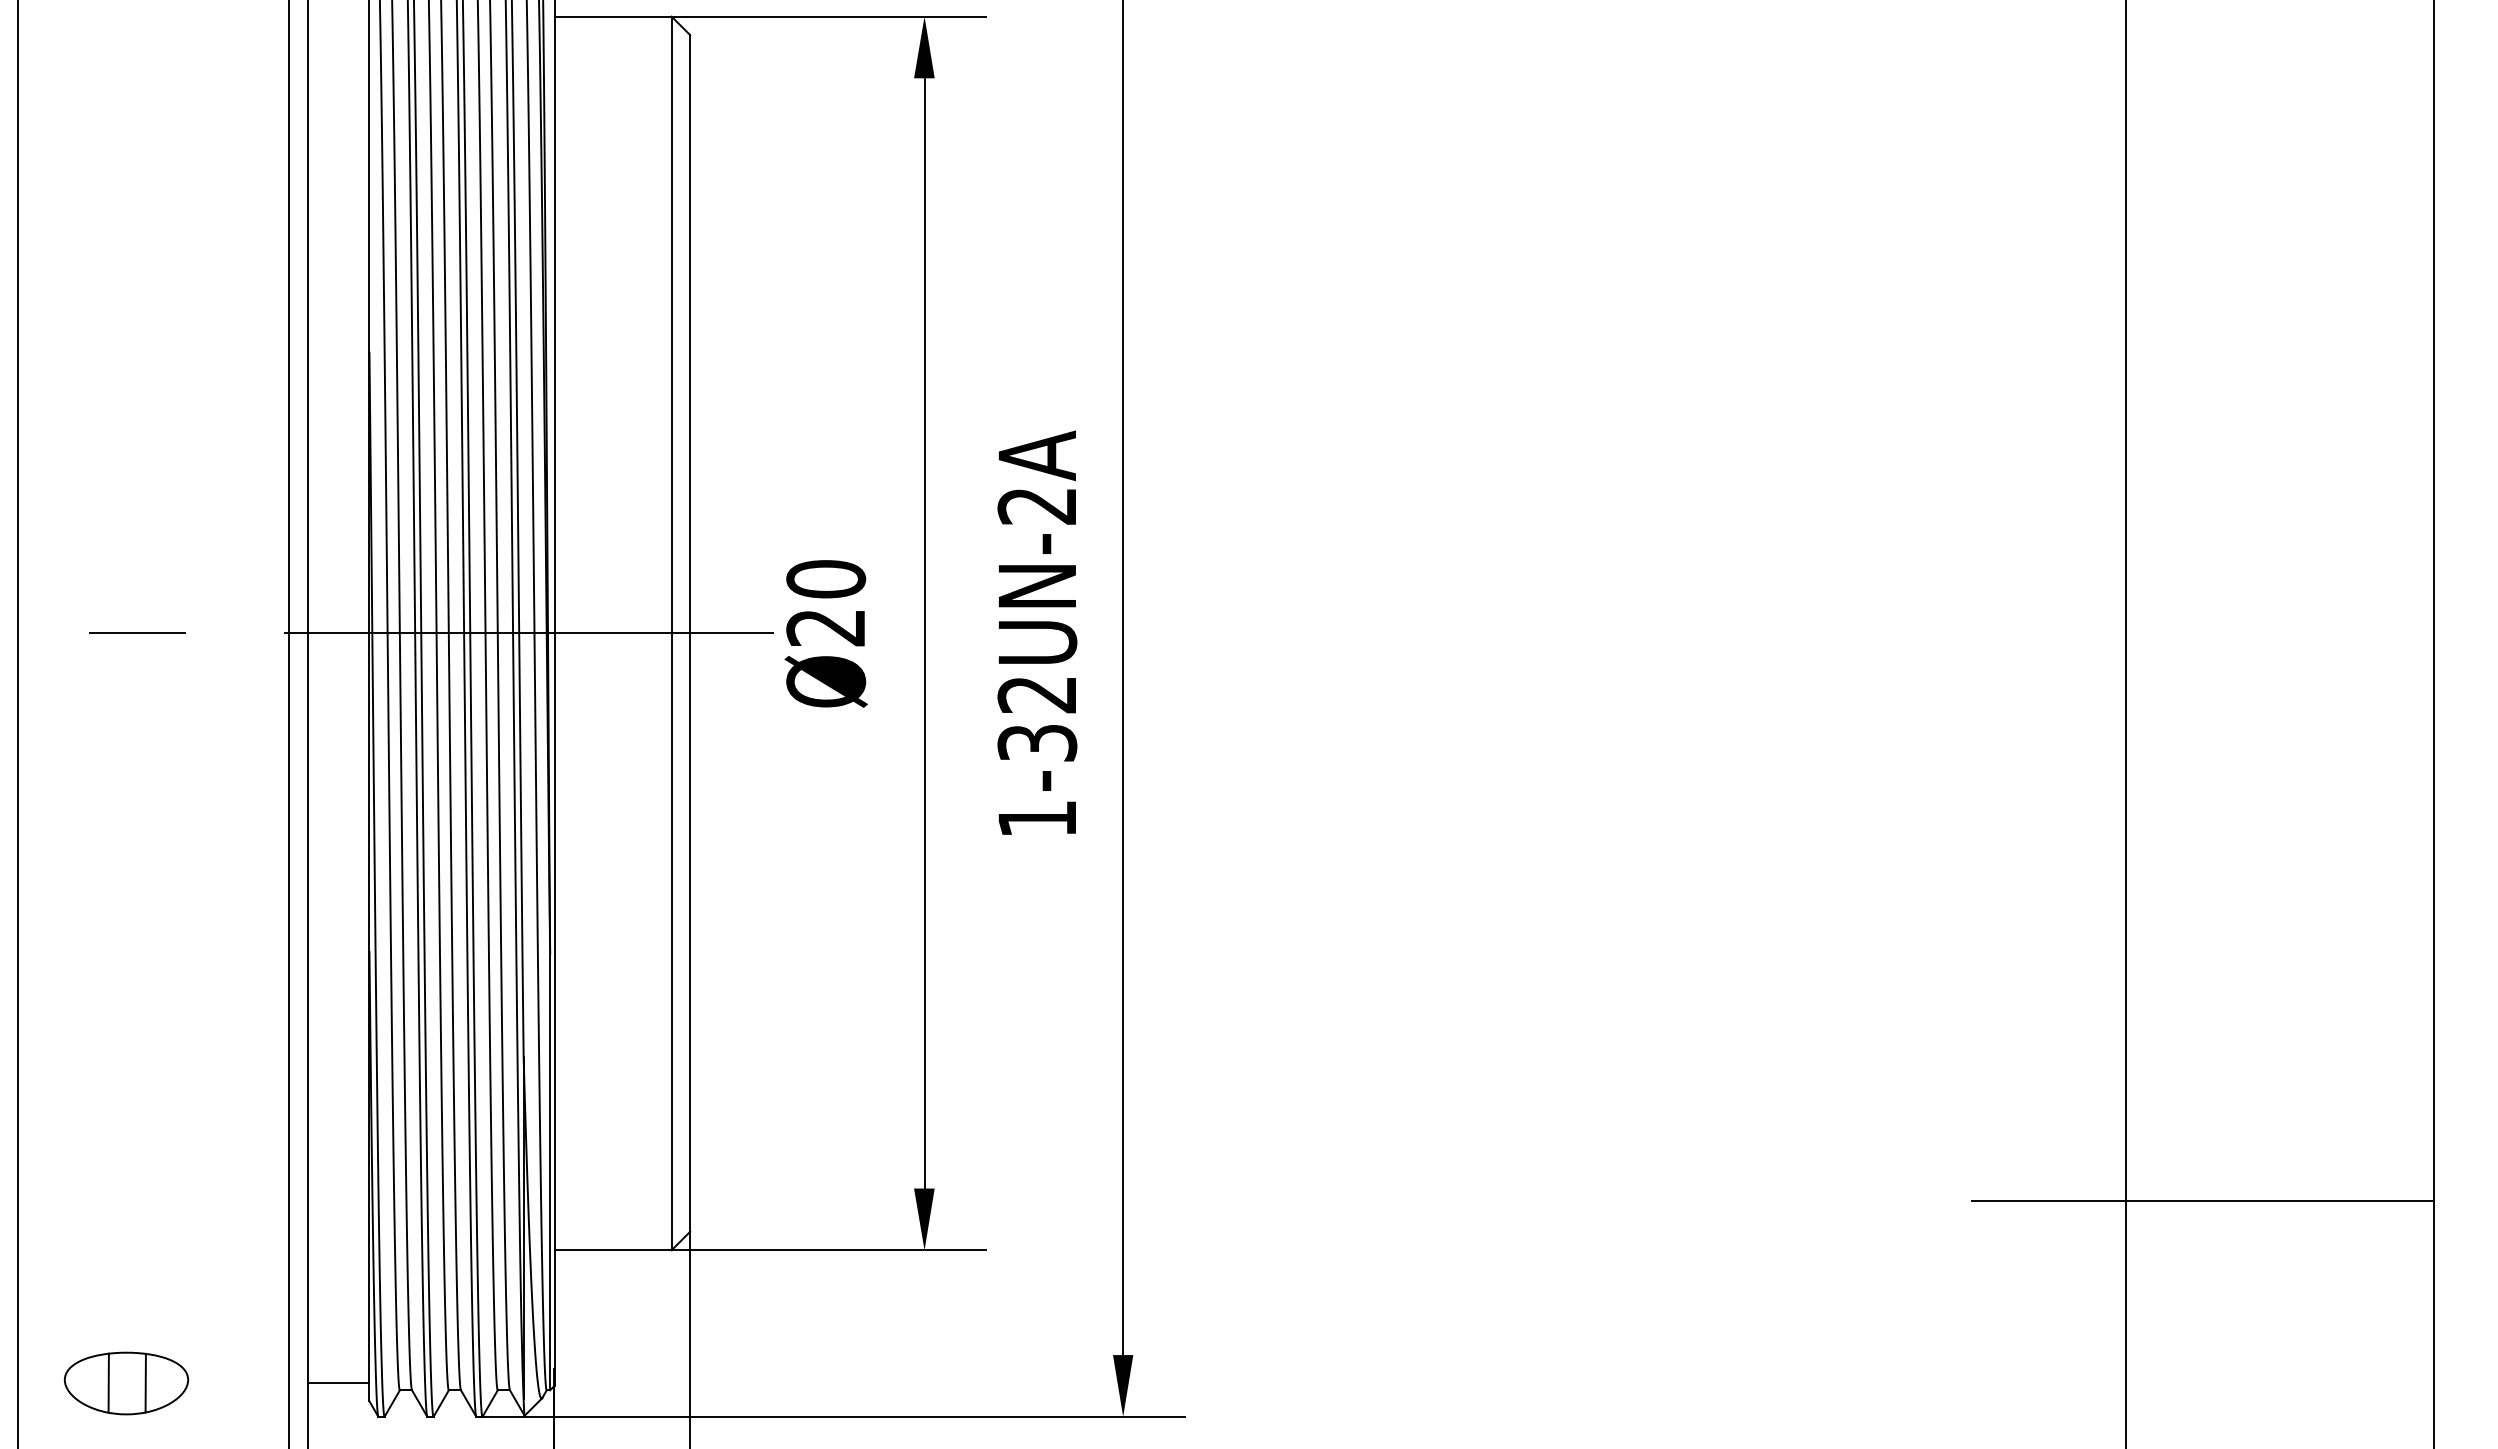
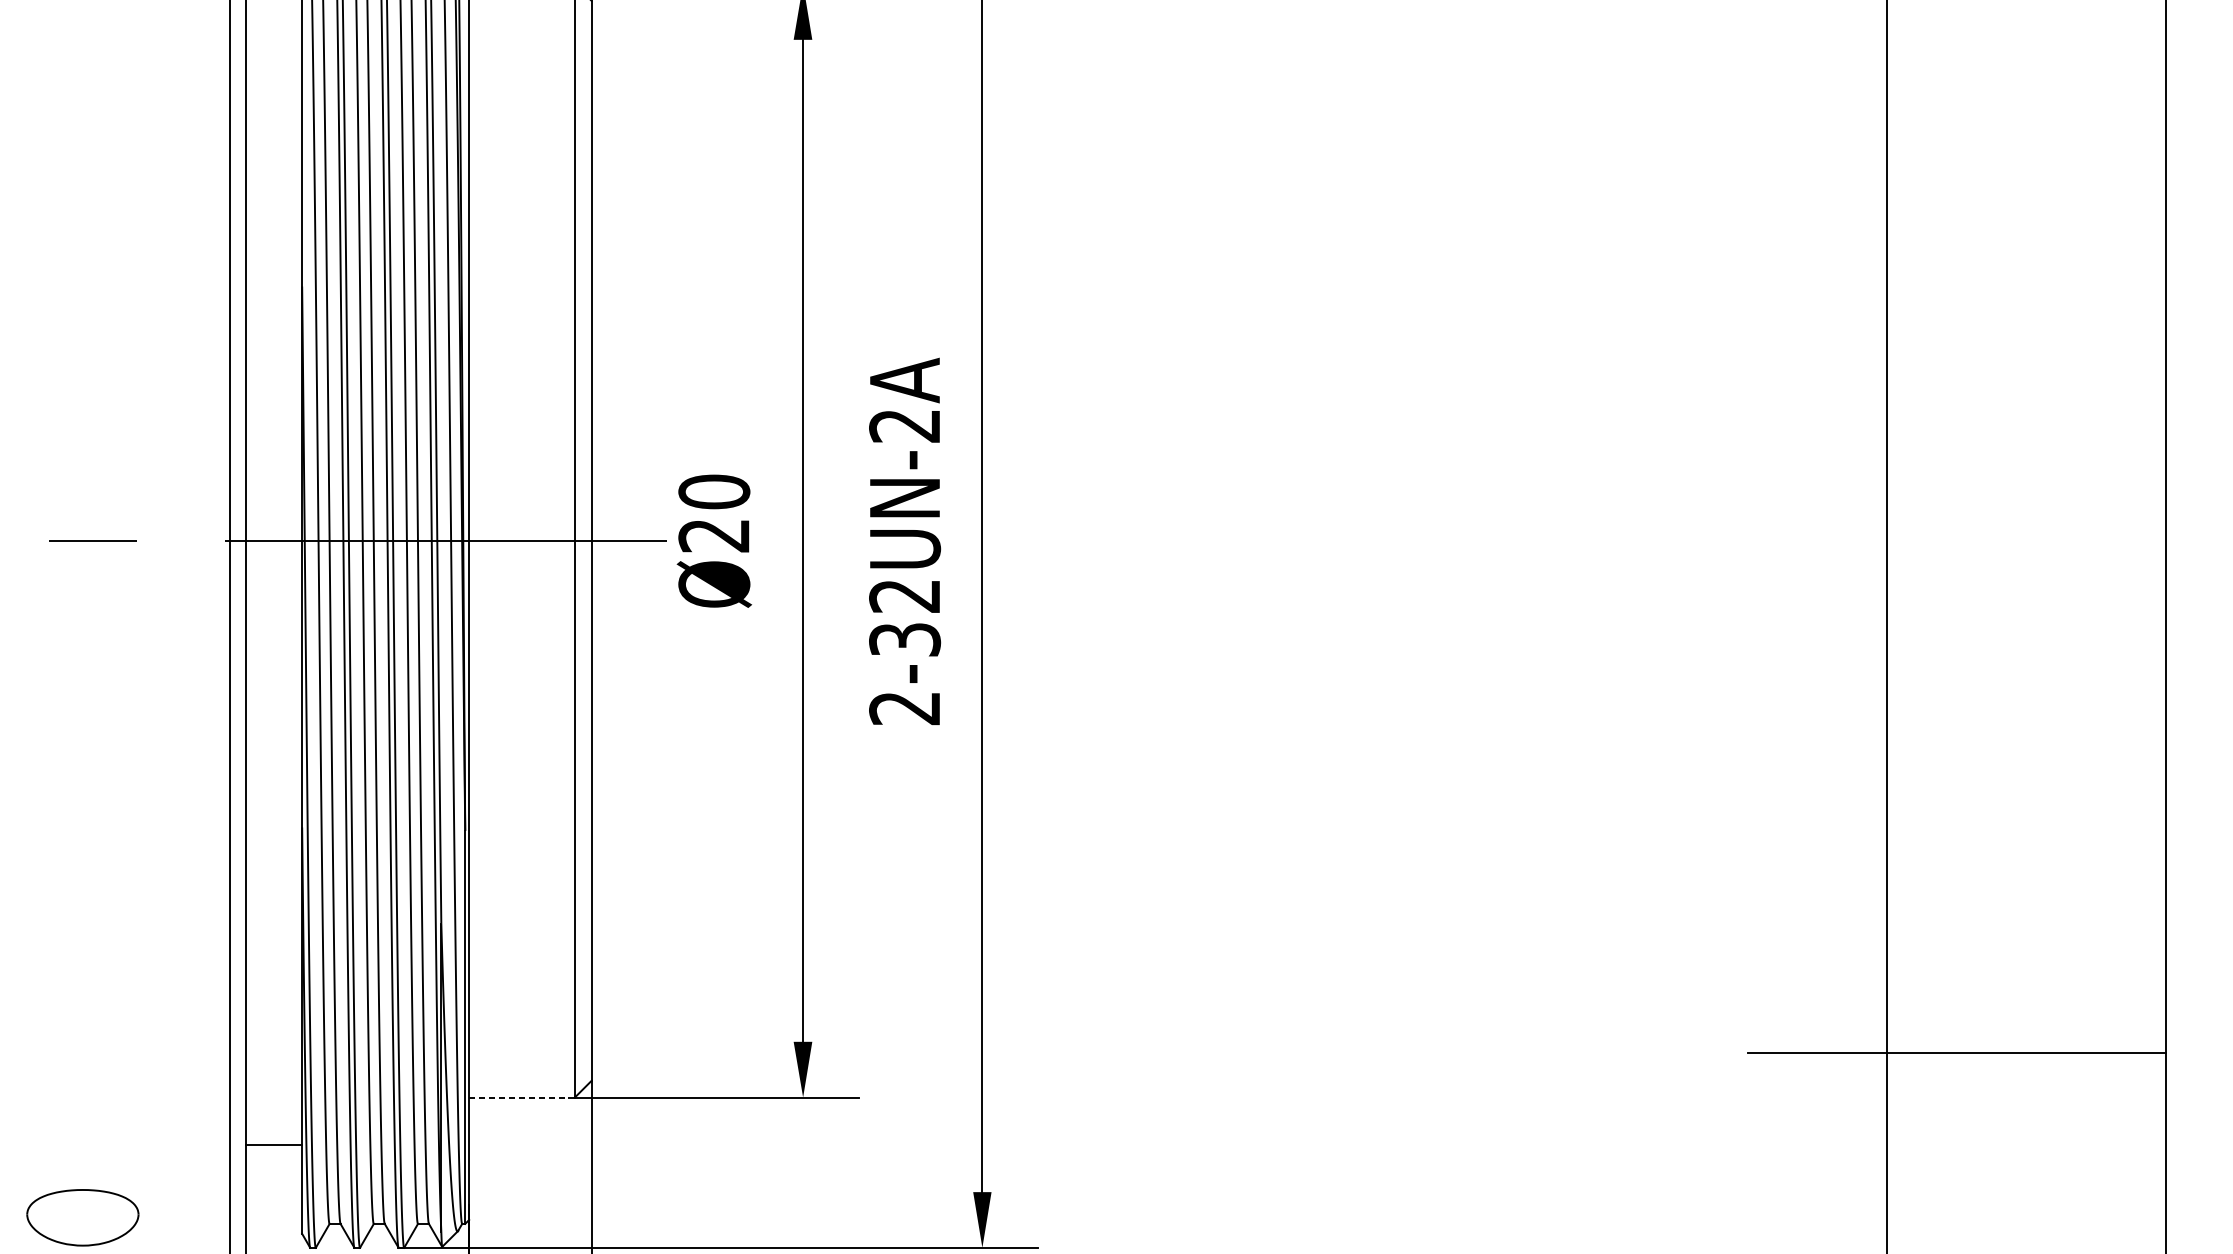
text: (1036, 819) -> (904, 708), 1-32UN-2A -> 2-32UN-2A
line: (613, 1250) -> (522, 1097), solid -> dashed
line: (108, 1382) -> (66, 1216), removed
line: (145, 1382) -> (100, 1216), removed
line: (338, 1382) -> (274, 1144), moved

